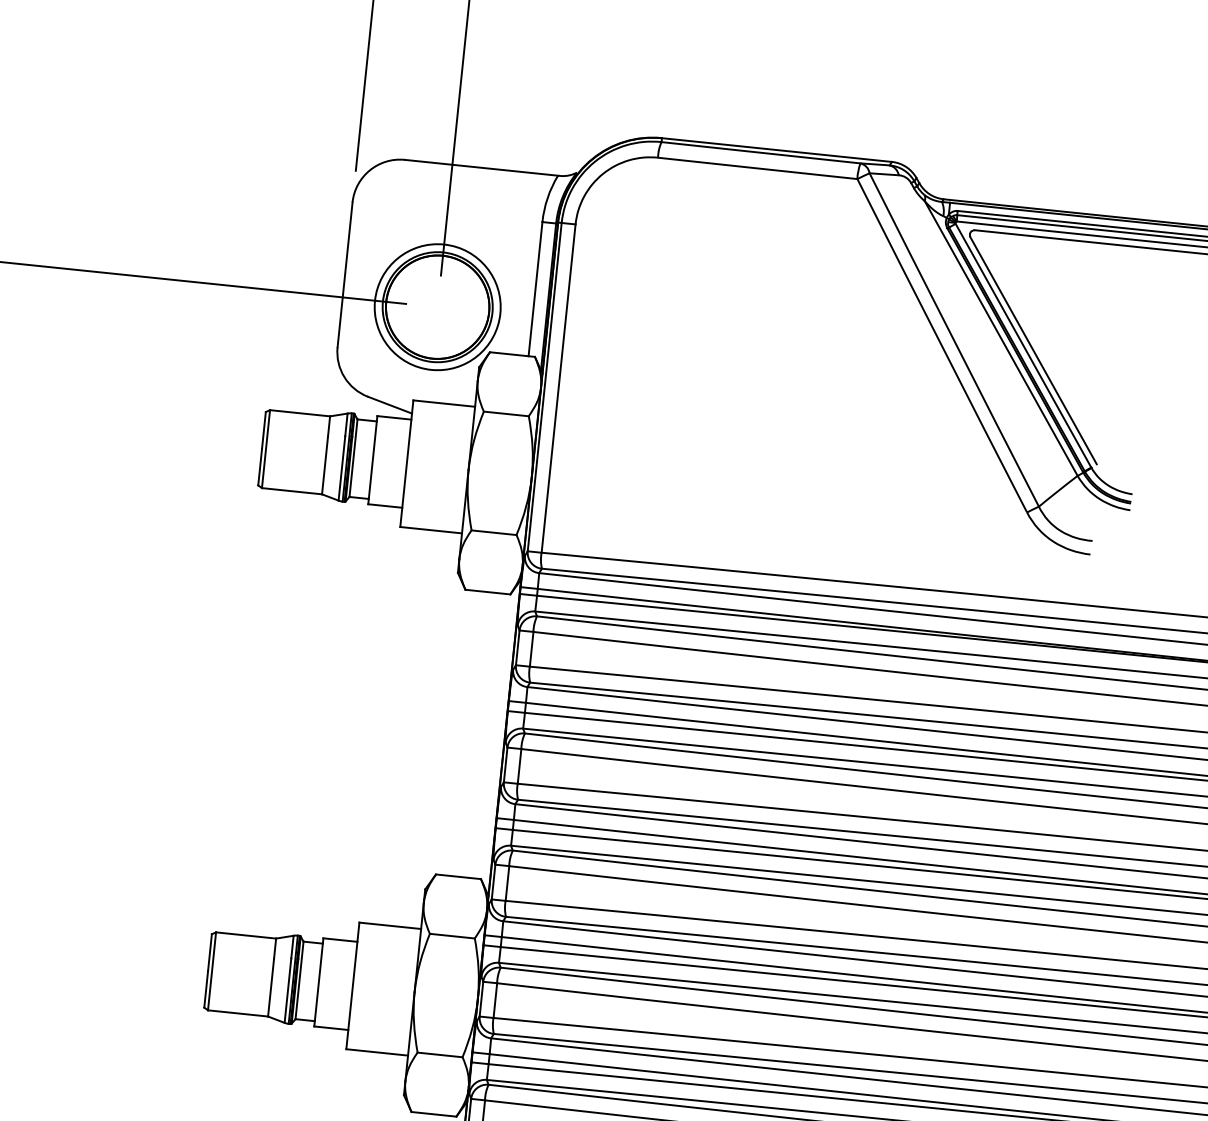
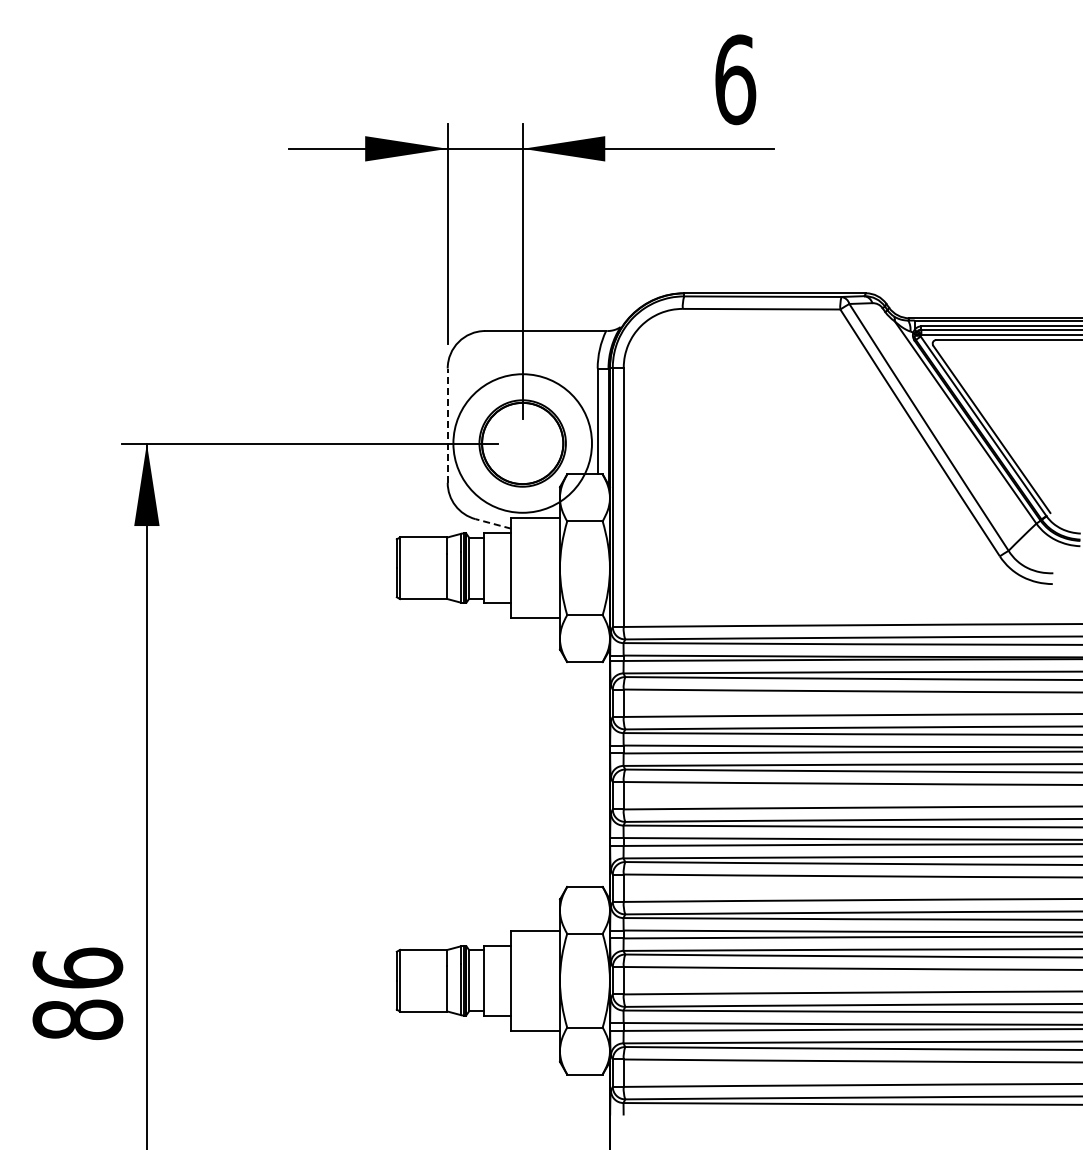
line: (344, 274) -> (447, 425), solid -> dashed
circle: (437, 307) -> (522, 443), size x1.4
line: (390, 404) -> (493, 523), solid -> dashed

